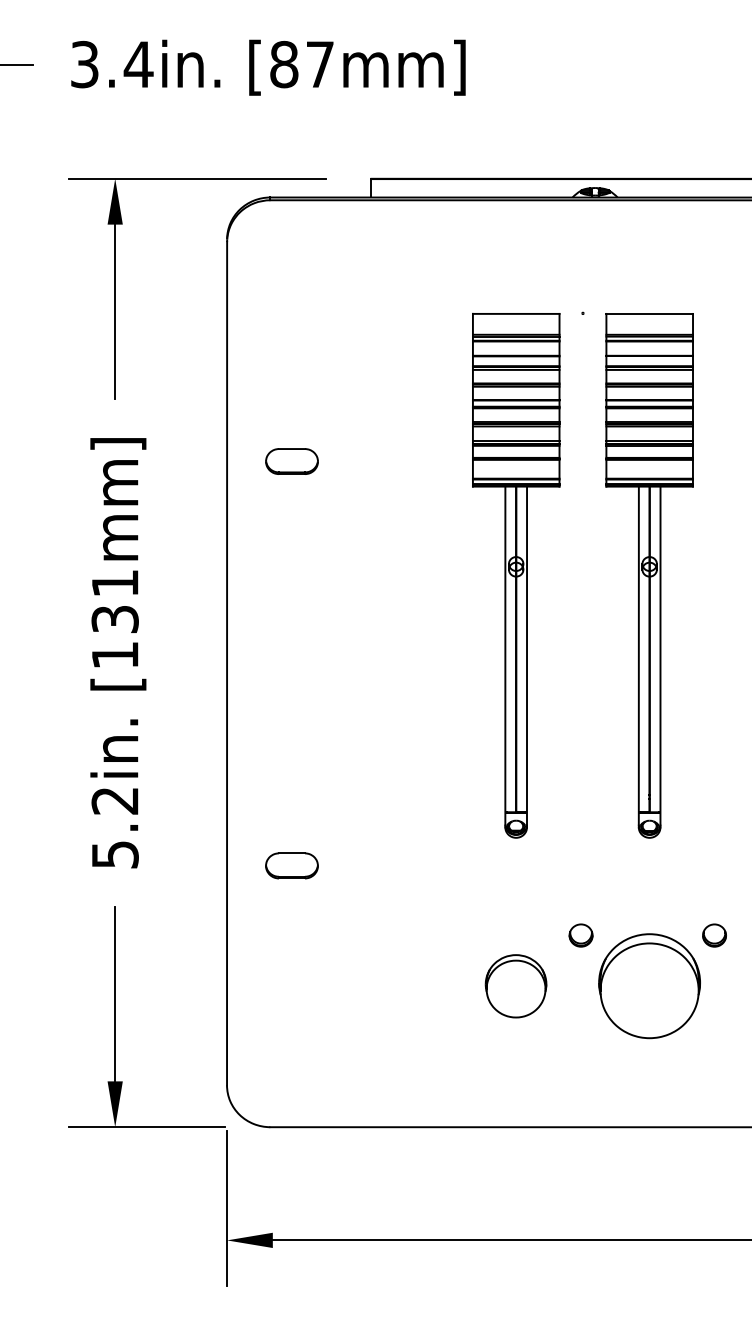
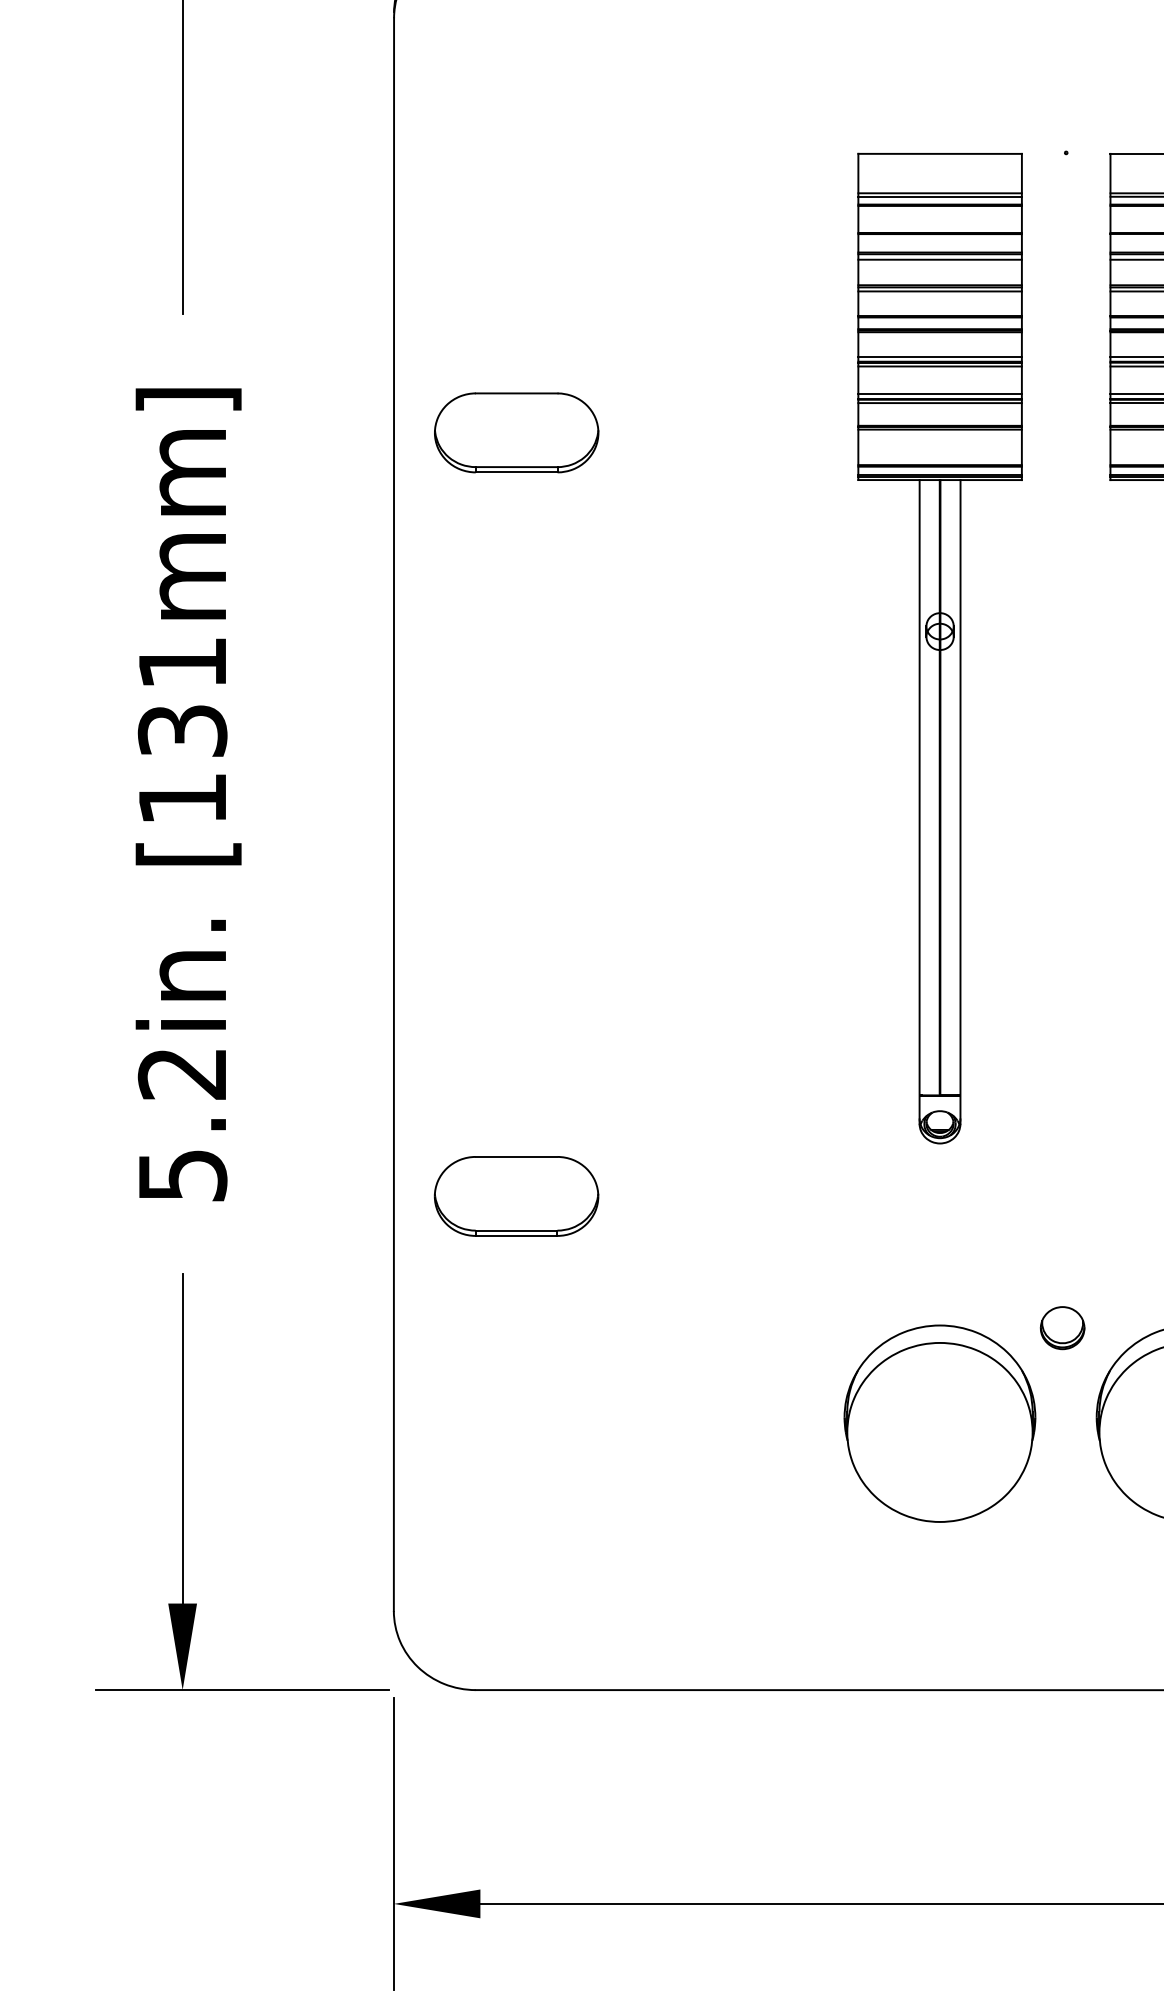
part: (291, 461) -> (515, 432), size x1.67
part: (291, 865) -> (515, 1195), size x1.67
part: (515, 986) -> (938, 1424), size x1.67

